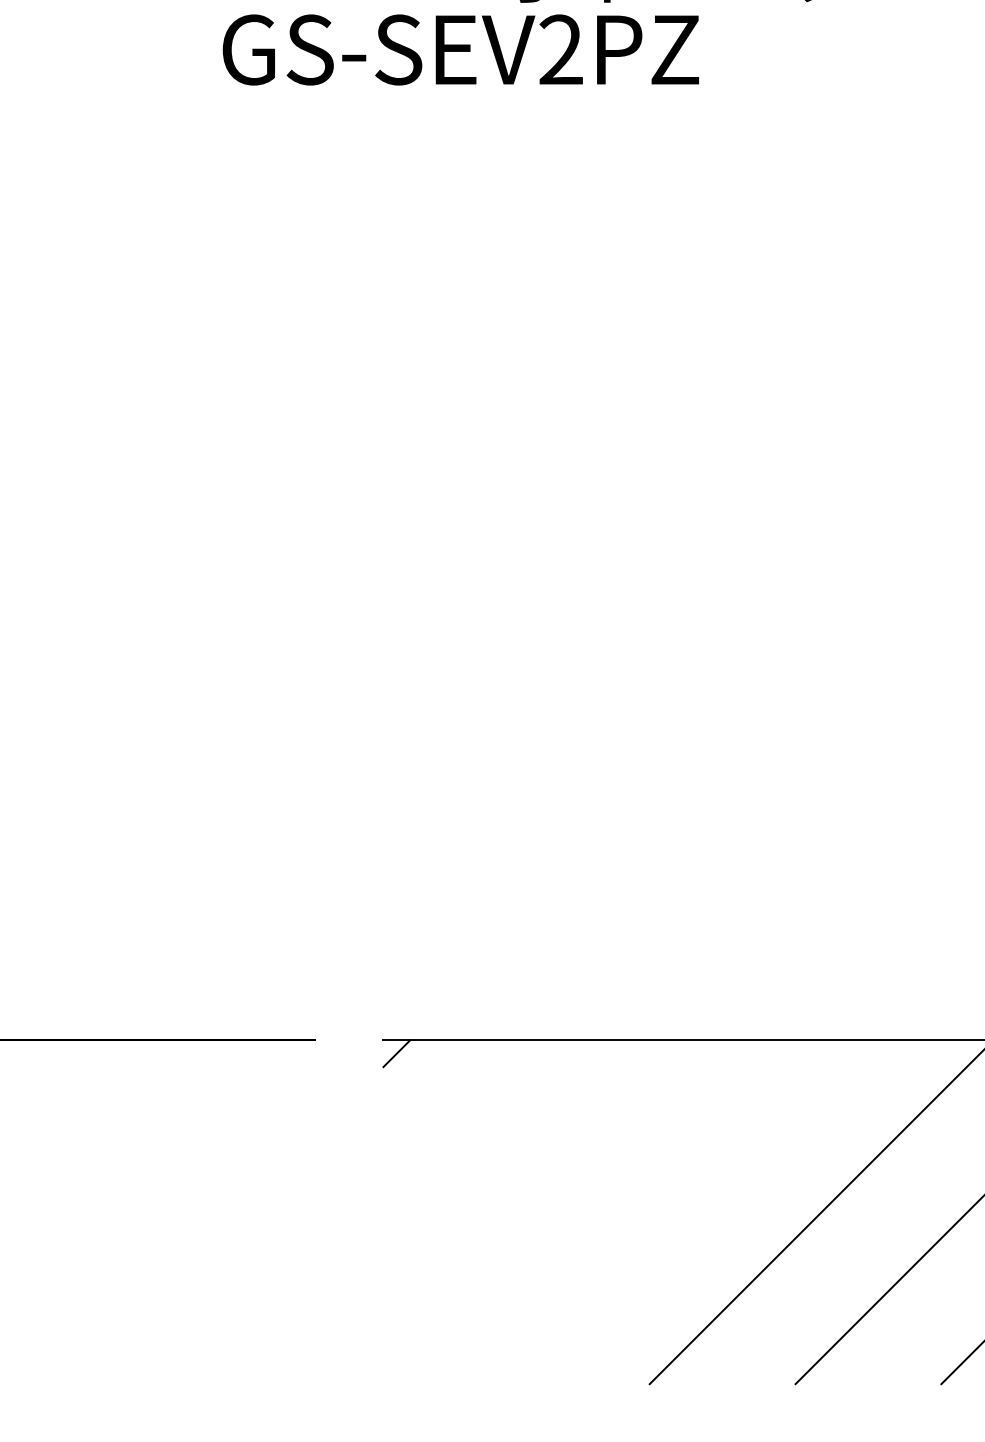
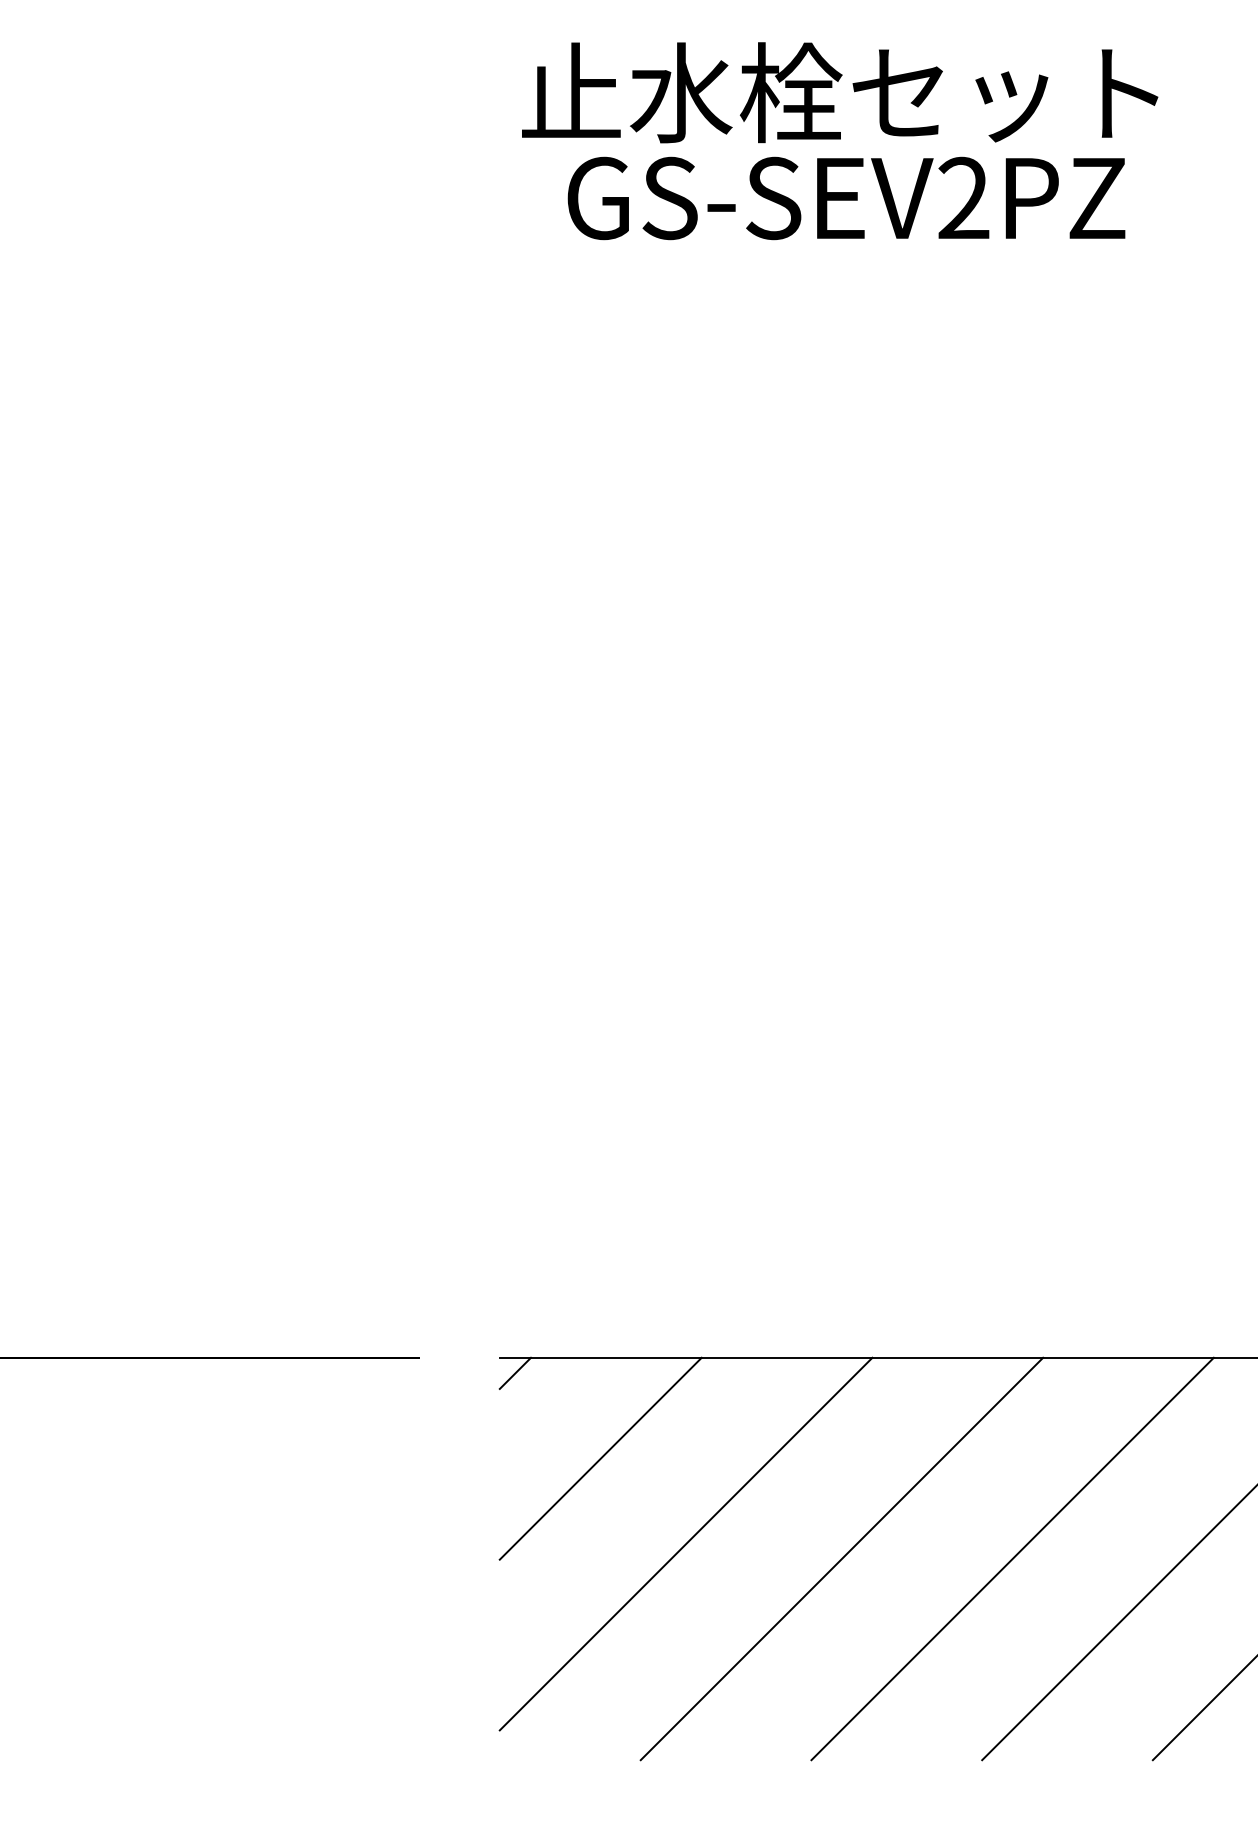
text: (460, 50) -> (846, 198), moved
line: (469, 1126) -> (600, 1458), added
line: (542, 1199) -> (685, 1543), added
line: (675, 1211) -> (841, 1558), added

